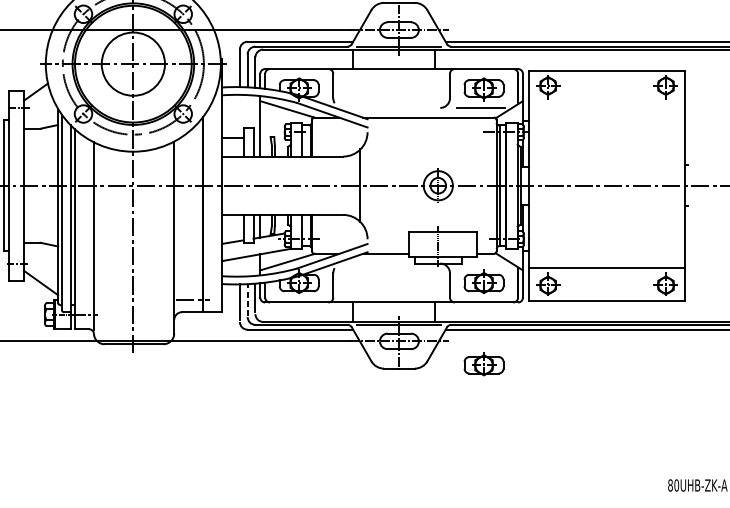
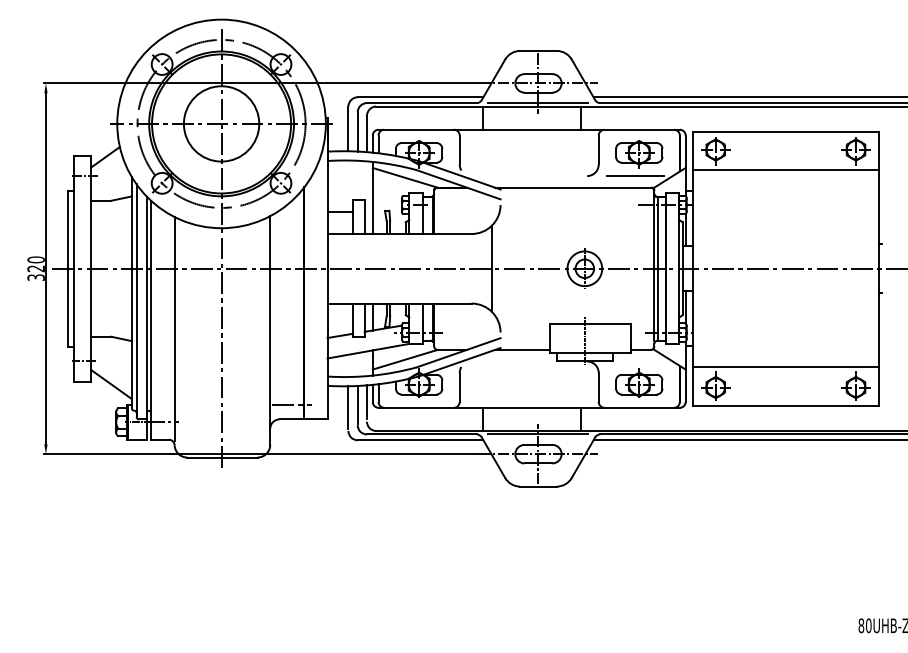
line: (606, 103) -> (785, 170), added
line: (247, 299) -> (357, 404), dashed -> solid
part: (484, 363) -> (639, 480), removed

